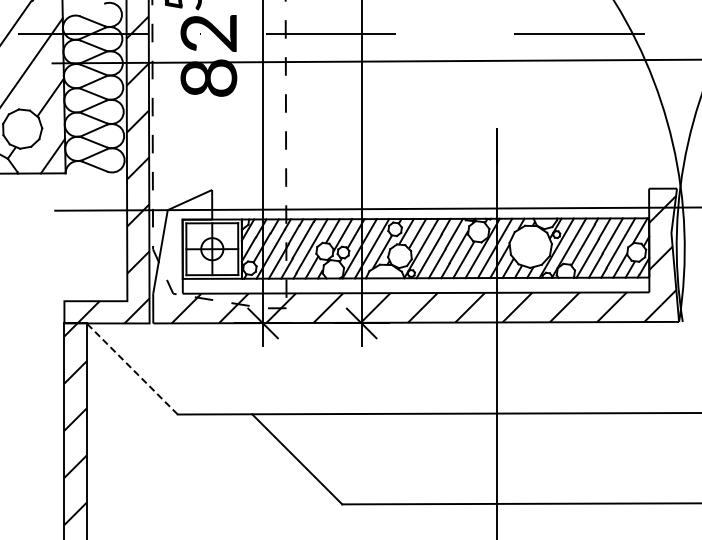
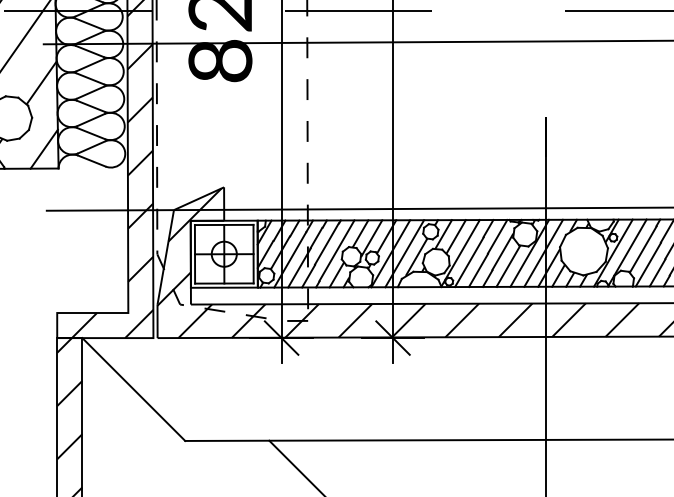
hatch: (181, 242) -> (189, 246), added
line: (131, 368) -> (132, 389), dashed -> solid

